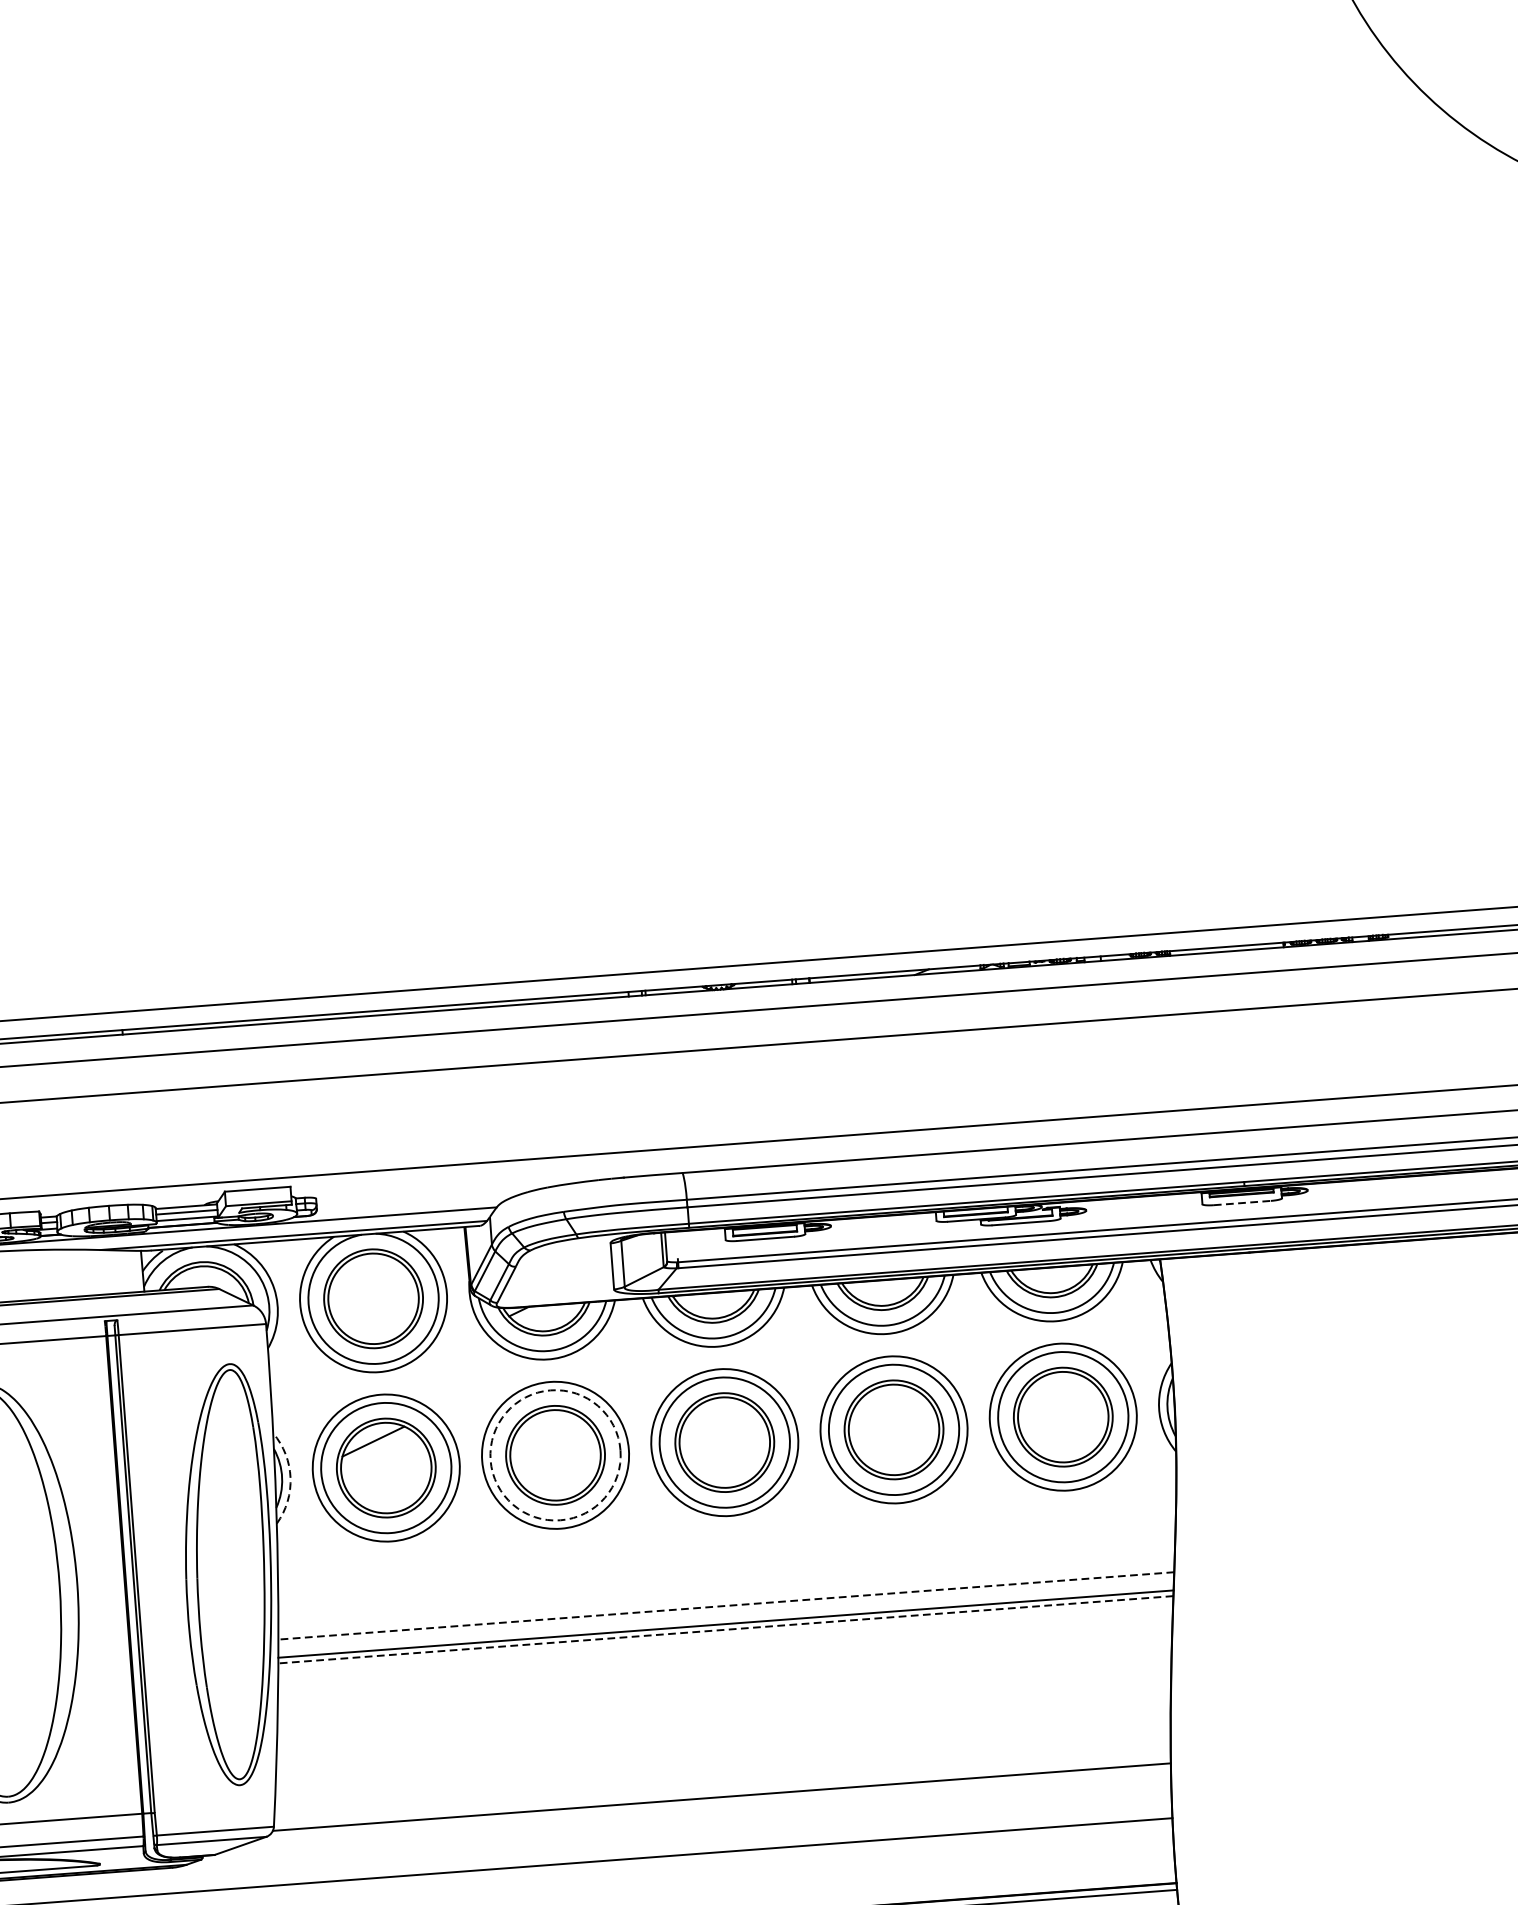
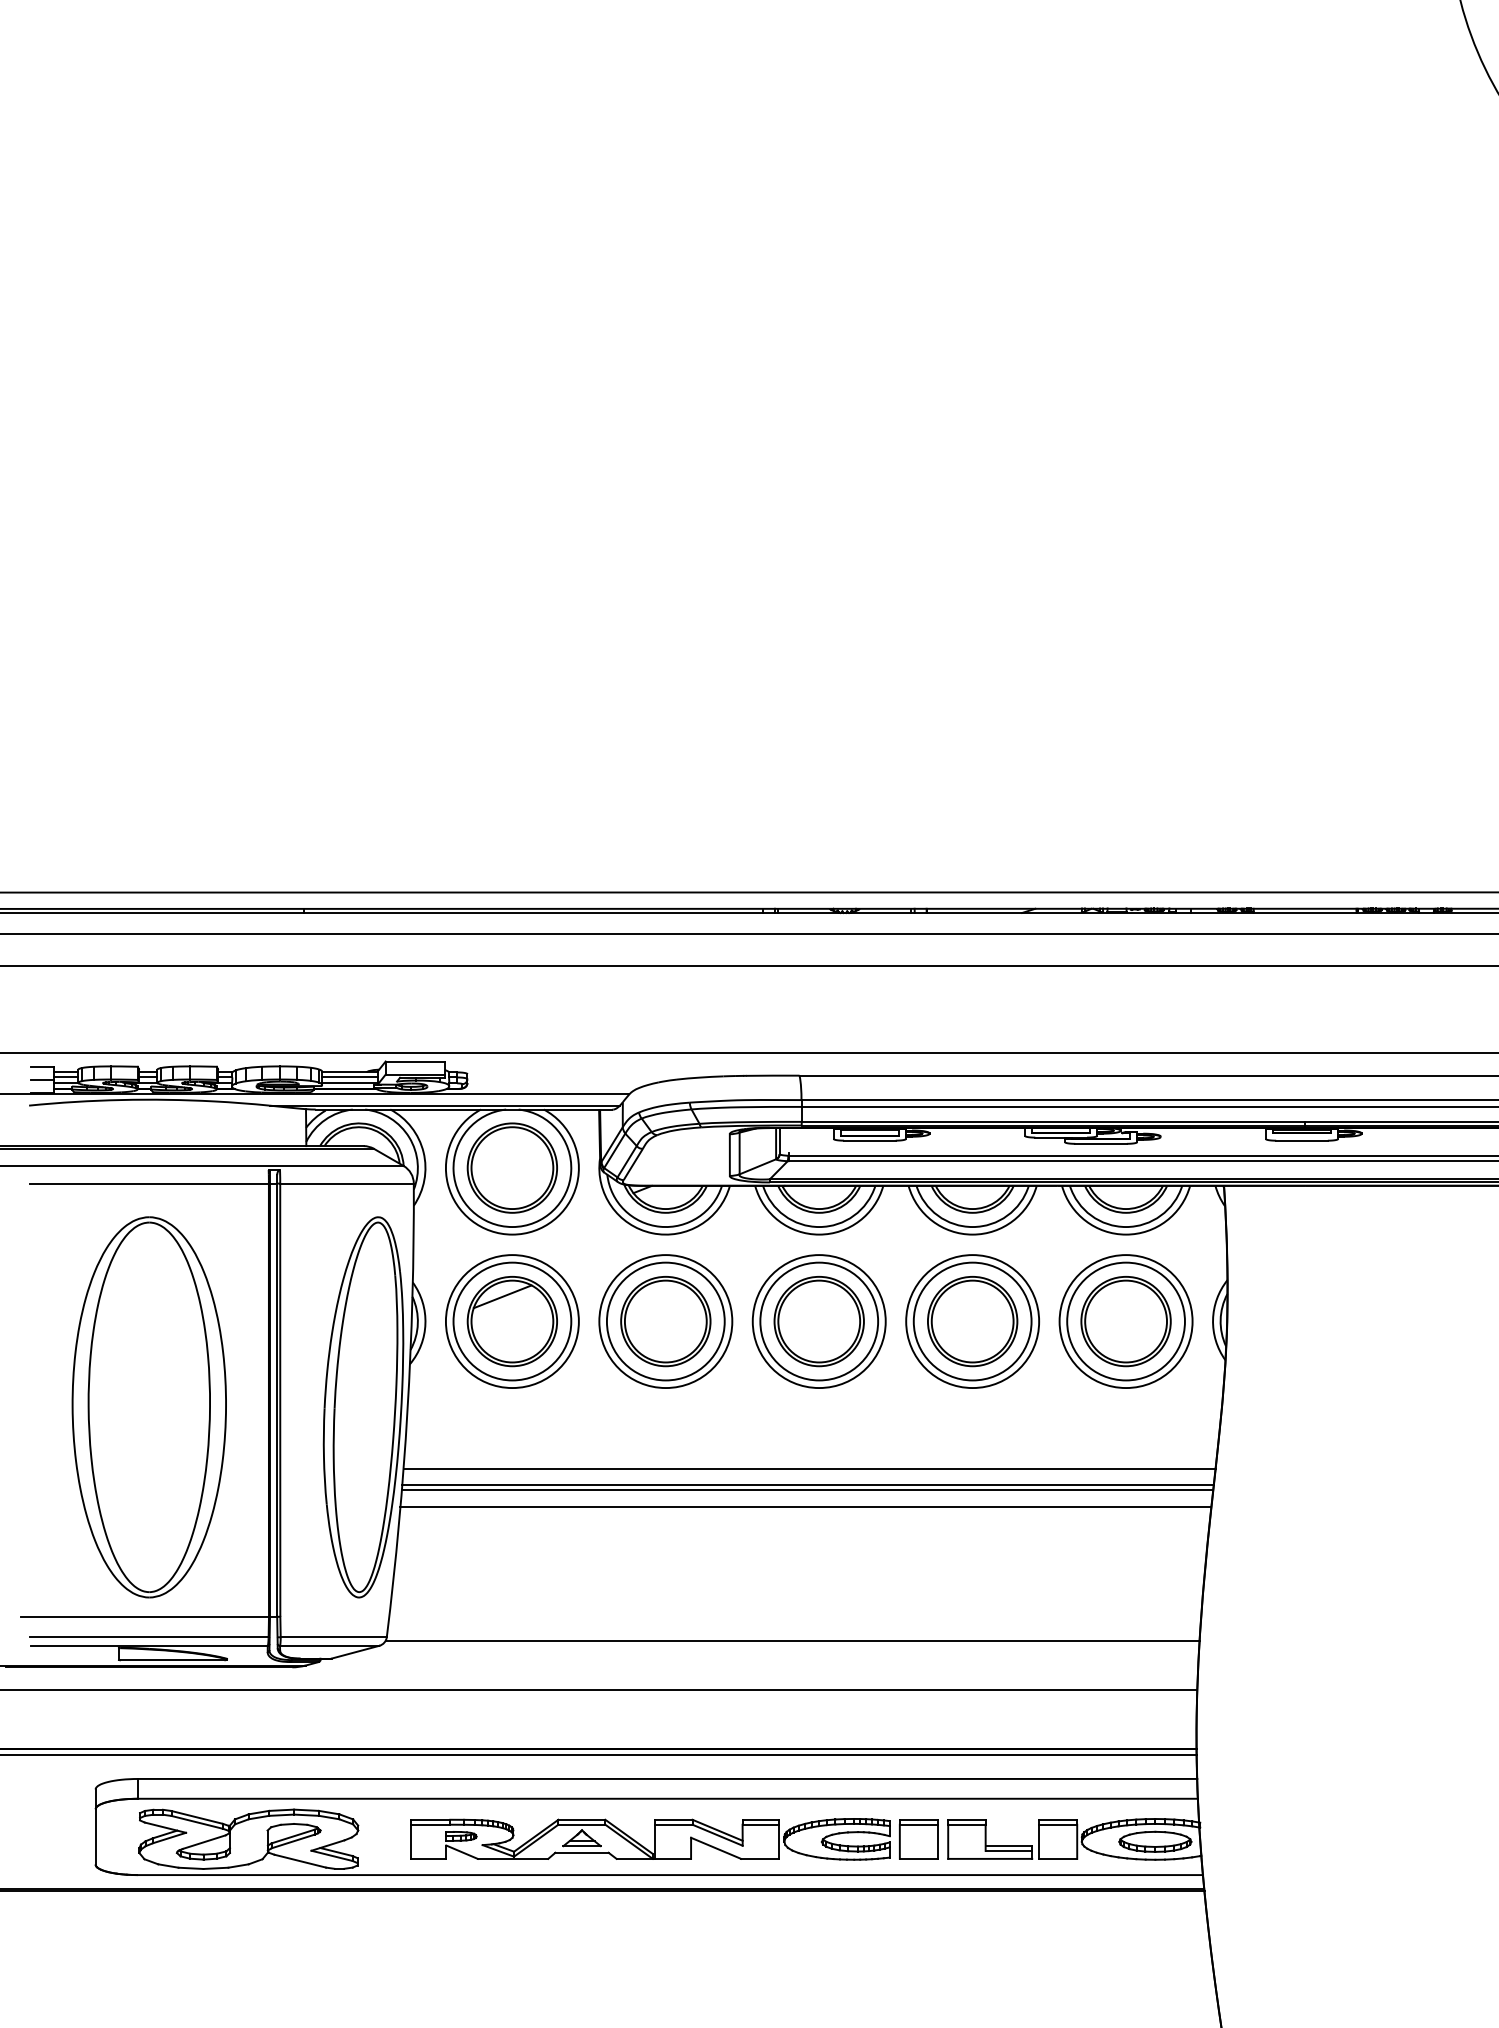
line: (1242, 1202) -> (1302, 1140), dashed -> solid
circle: (555, 1455) -> (665, 1321), dashed -> solid
arc: (290, 1477) -> (425, 1323), dashed -> solid
line: (726, 1605) -> (809, 1468), dashed -> solid
line: (725, 1629) -> (807, 1490), dashed -> solid
line: (724, 1647) -> (805, 1506), added

